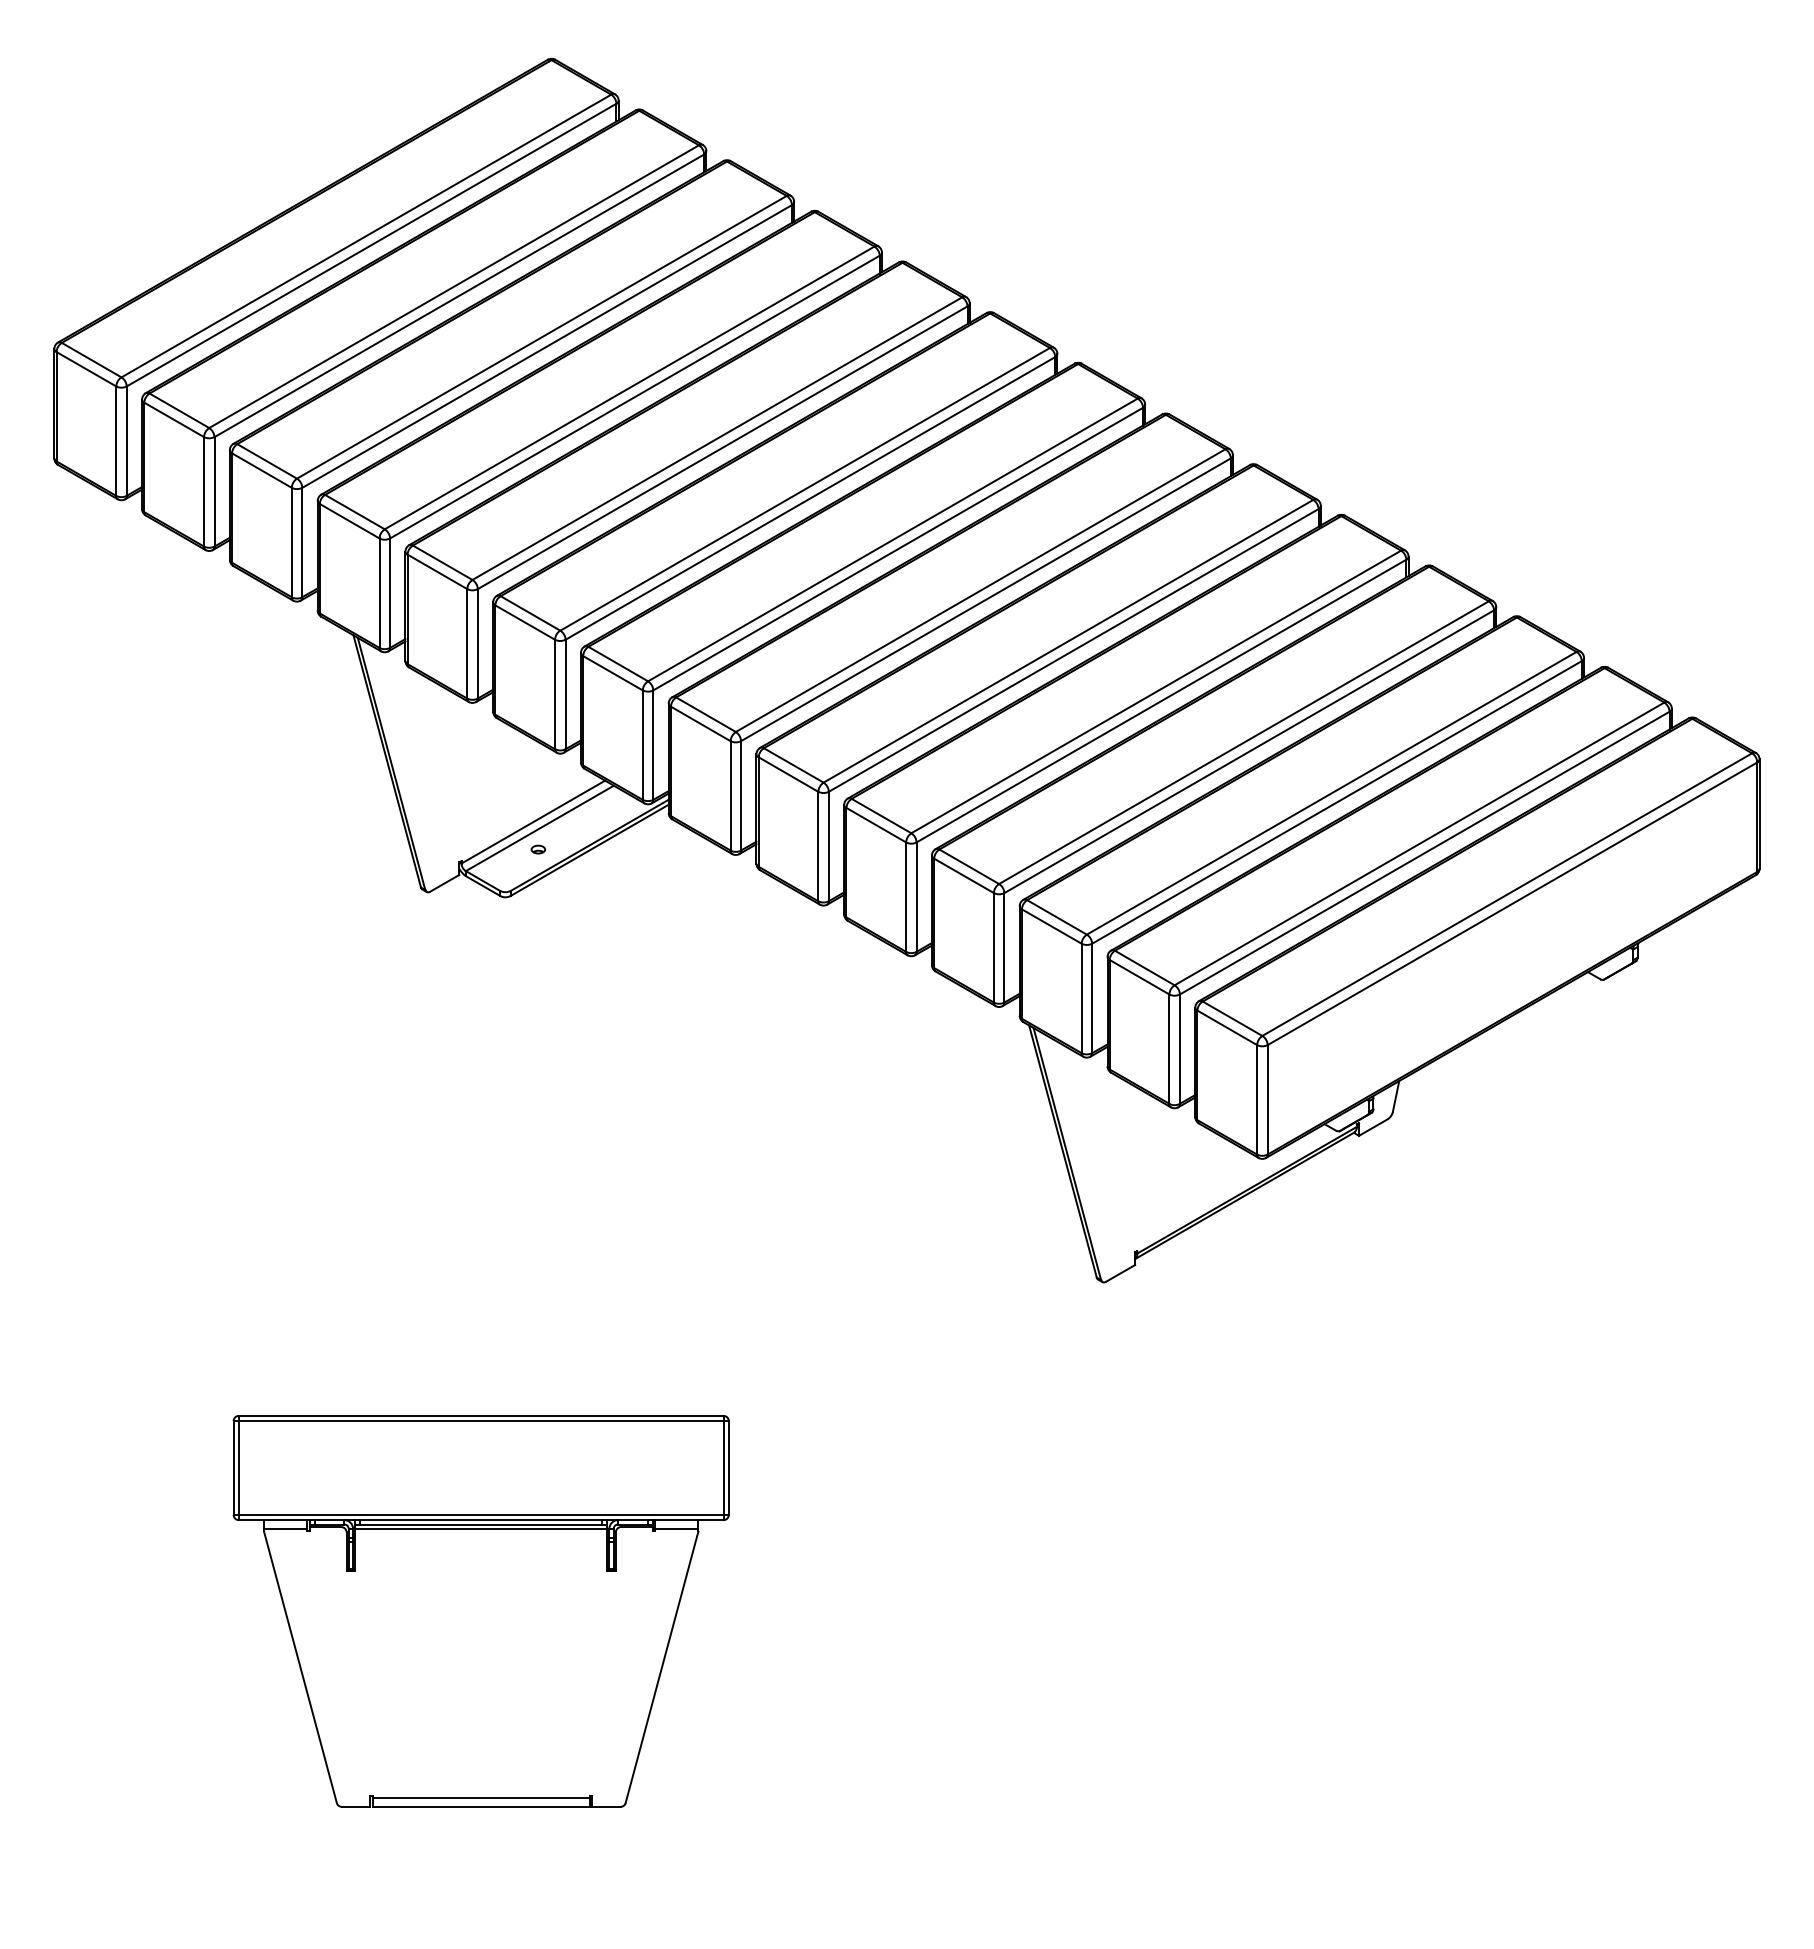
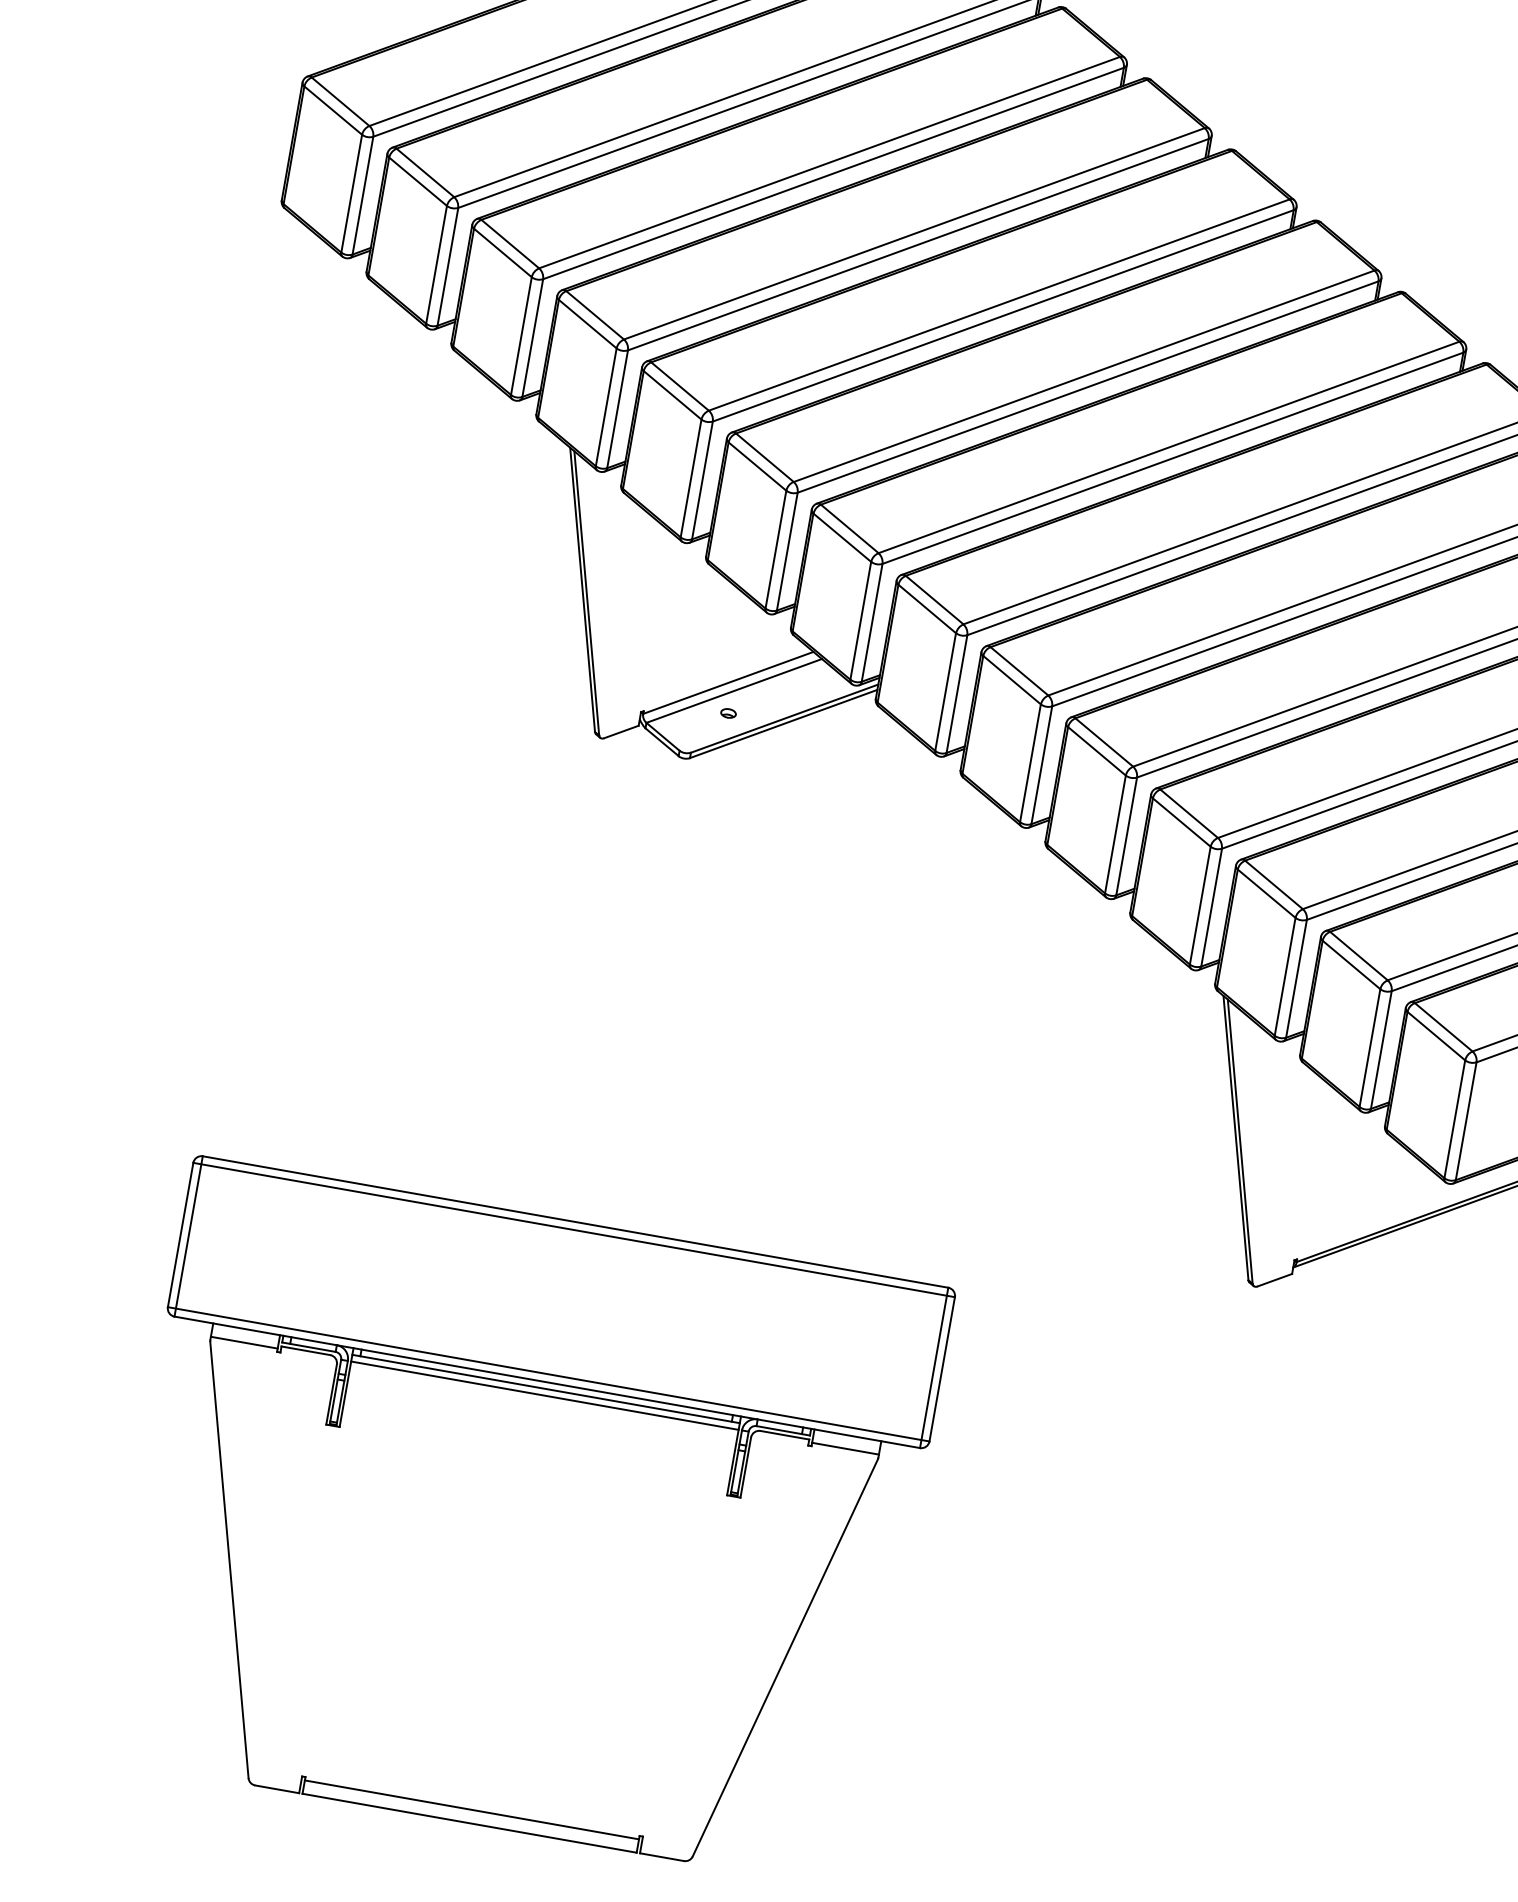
part: (480, 1611) -> (521, 1522), size x1.43

